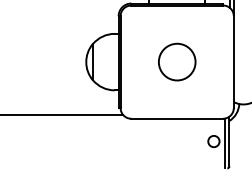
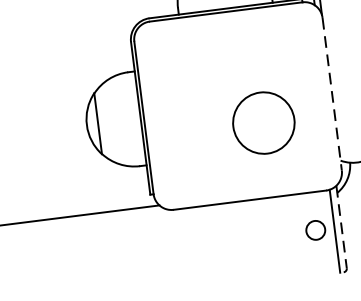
circle: (177, 61) -> (264, 121), moved
line: (233, 62) -> (331, 94), solid -> dashed
line: (229, 141) -> (341, 227), solid -> dashed

